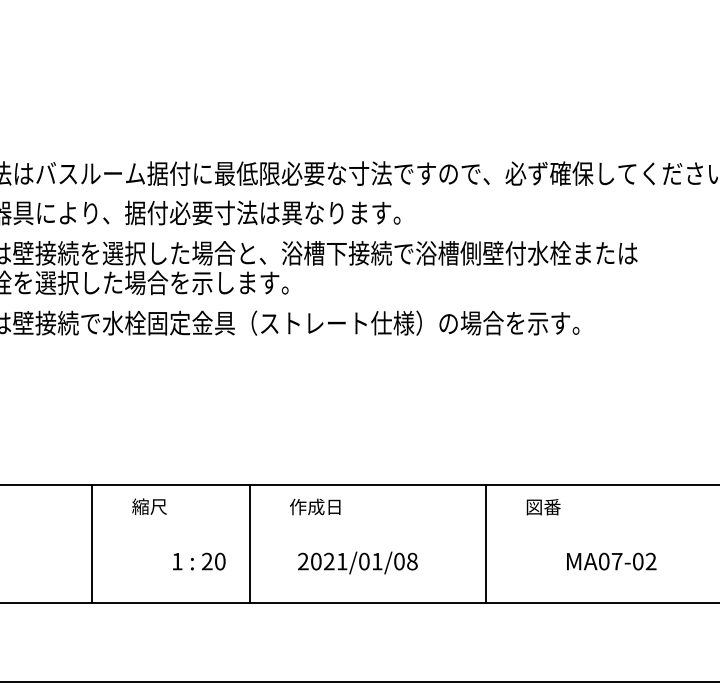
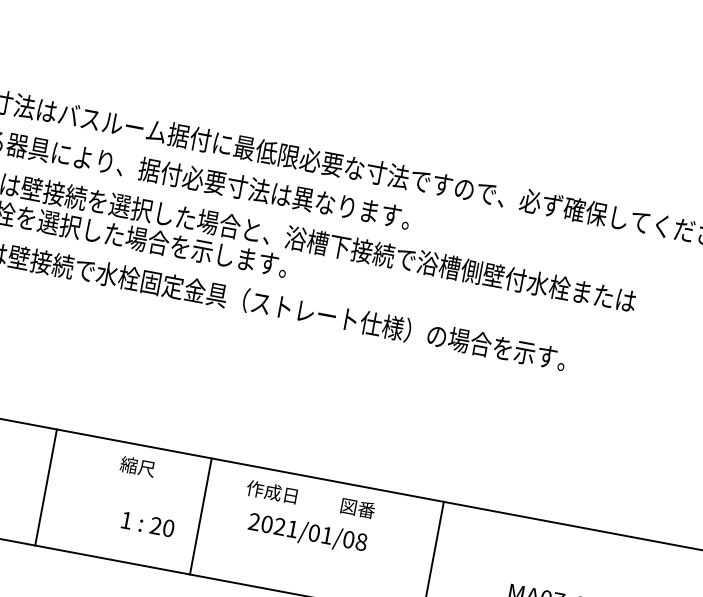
text: (149, 506) -> (137, 466), moved
text: (543, 507) -> (357, 508), moved
text: (357, 562) -> (307, 532), moved

